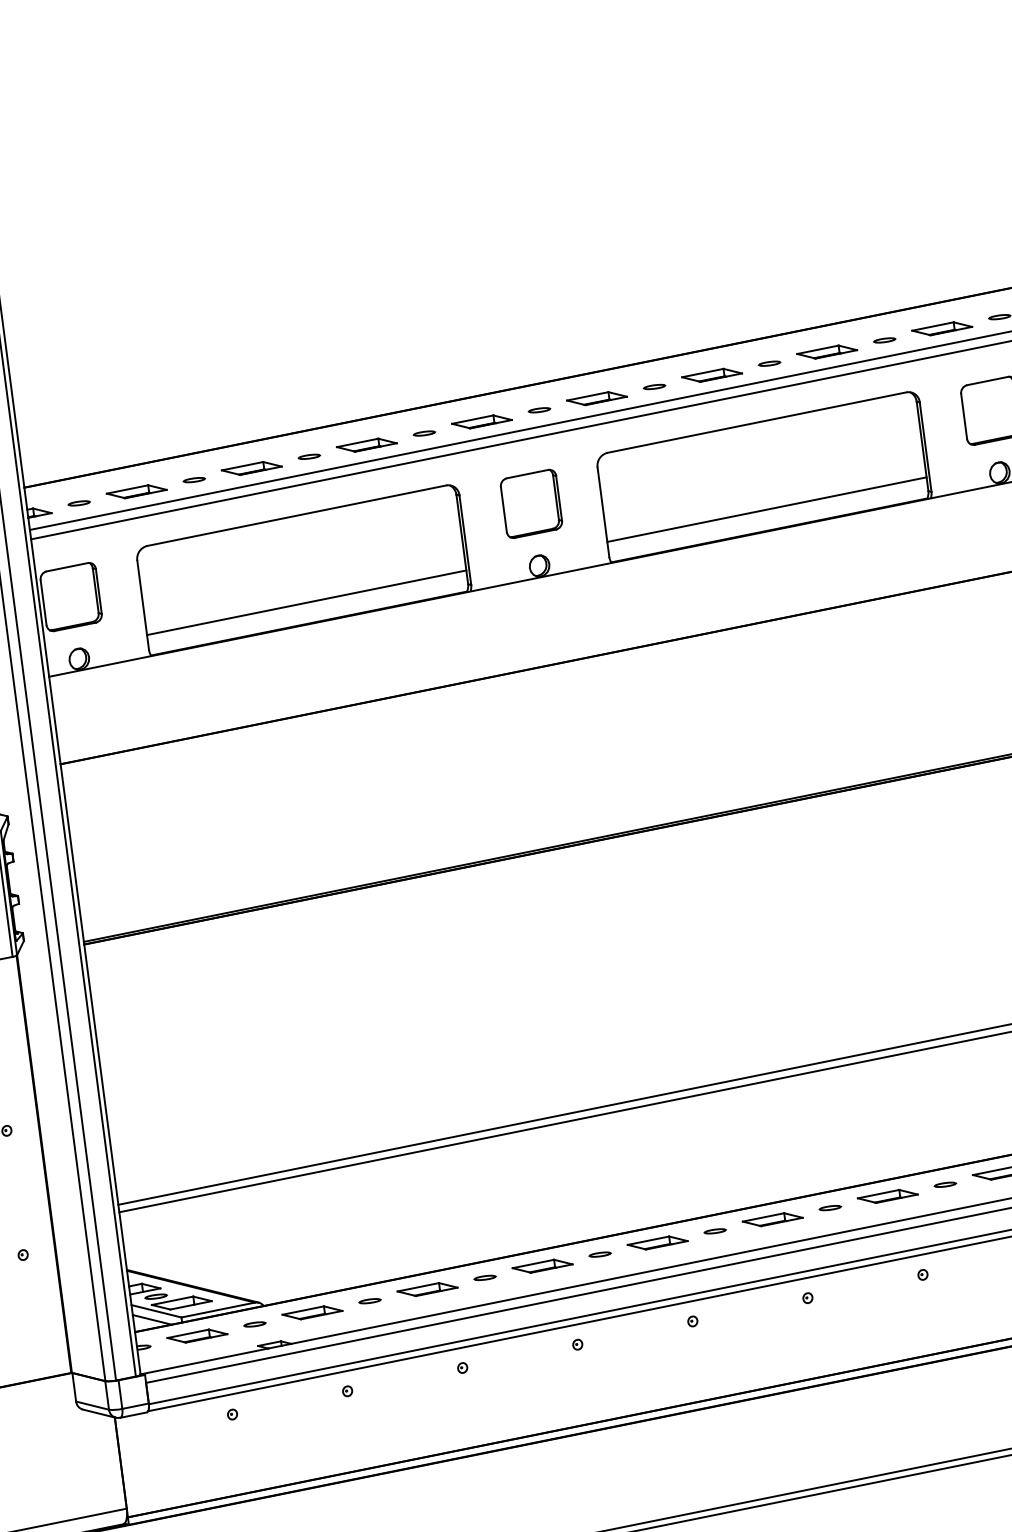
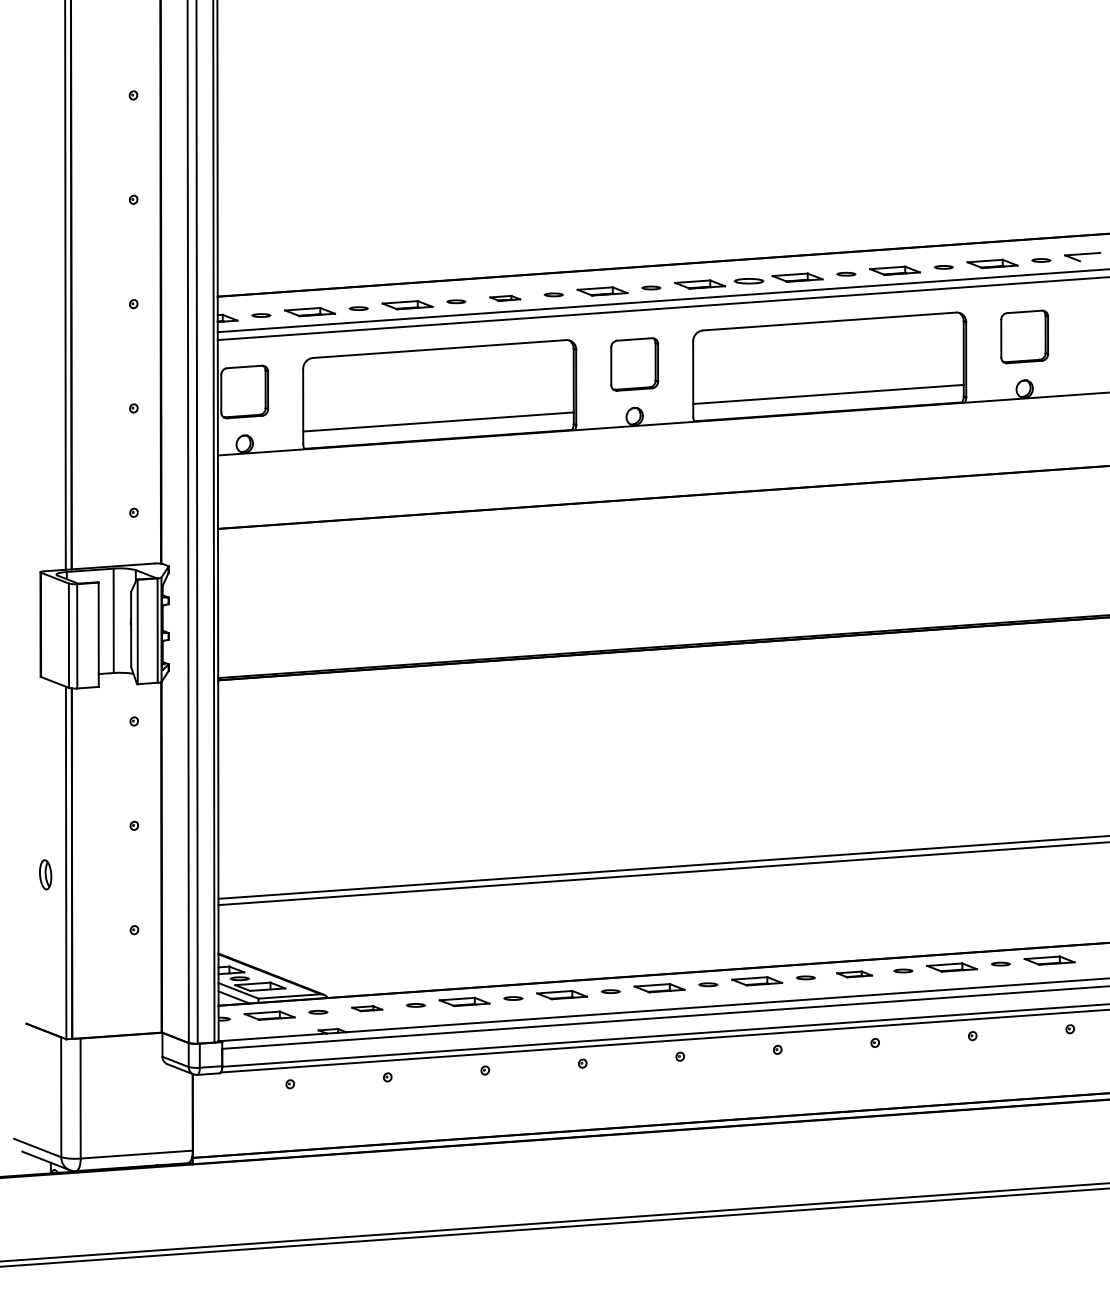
part: (654, 386) -> (748, 280), size x1.6
part: (367, 445) -> (505, 298), size x0.6
part: (887, 1196) -> (854, 974), size x0.7
part: (312, 1312) -> (367, 1008), size x0.6

